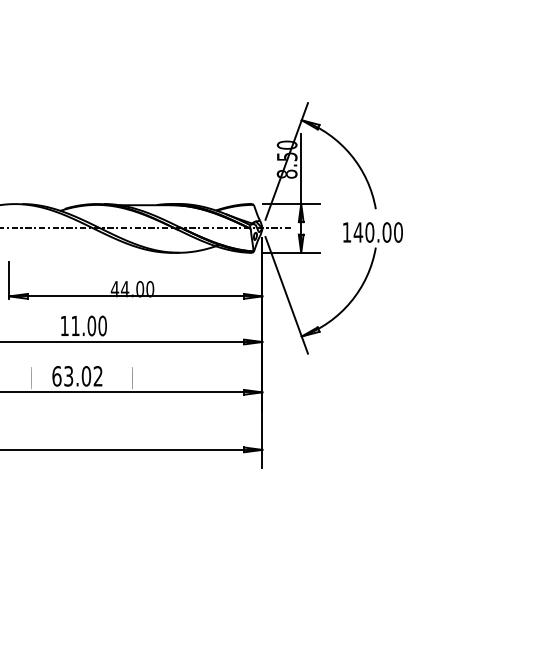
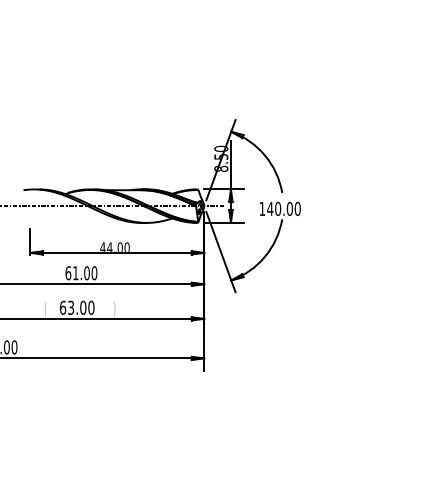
text: (64, 326) -> (68, 273), 11.00 -> 61.00
text: (98, 375) -> (91, 307), 63.02 -> 63.00

